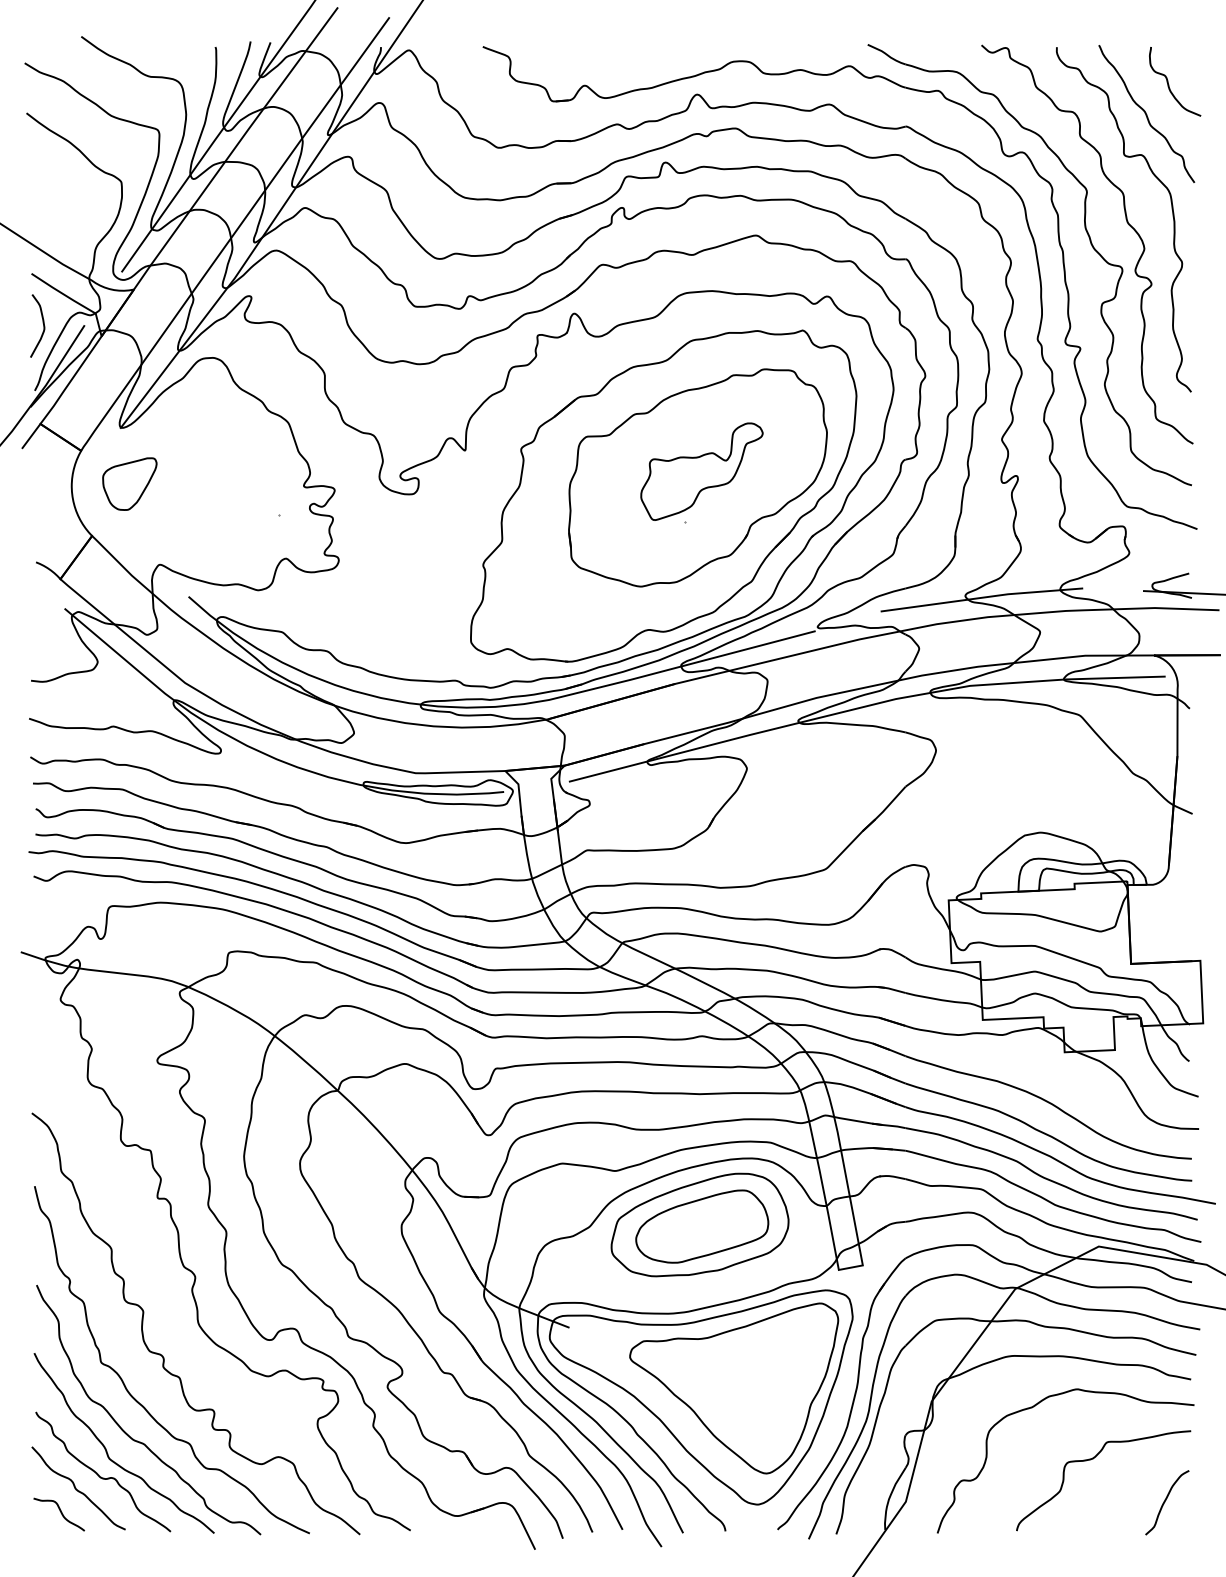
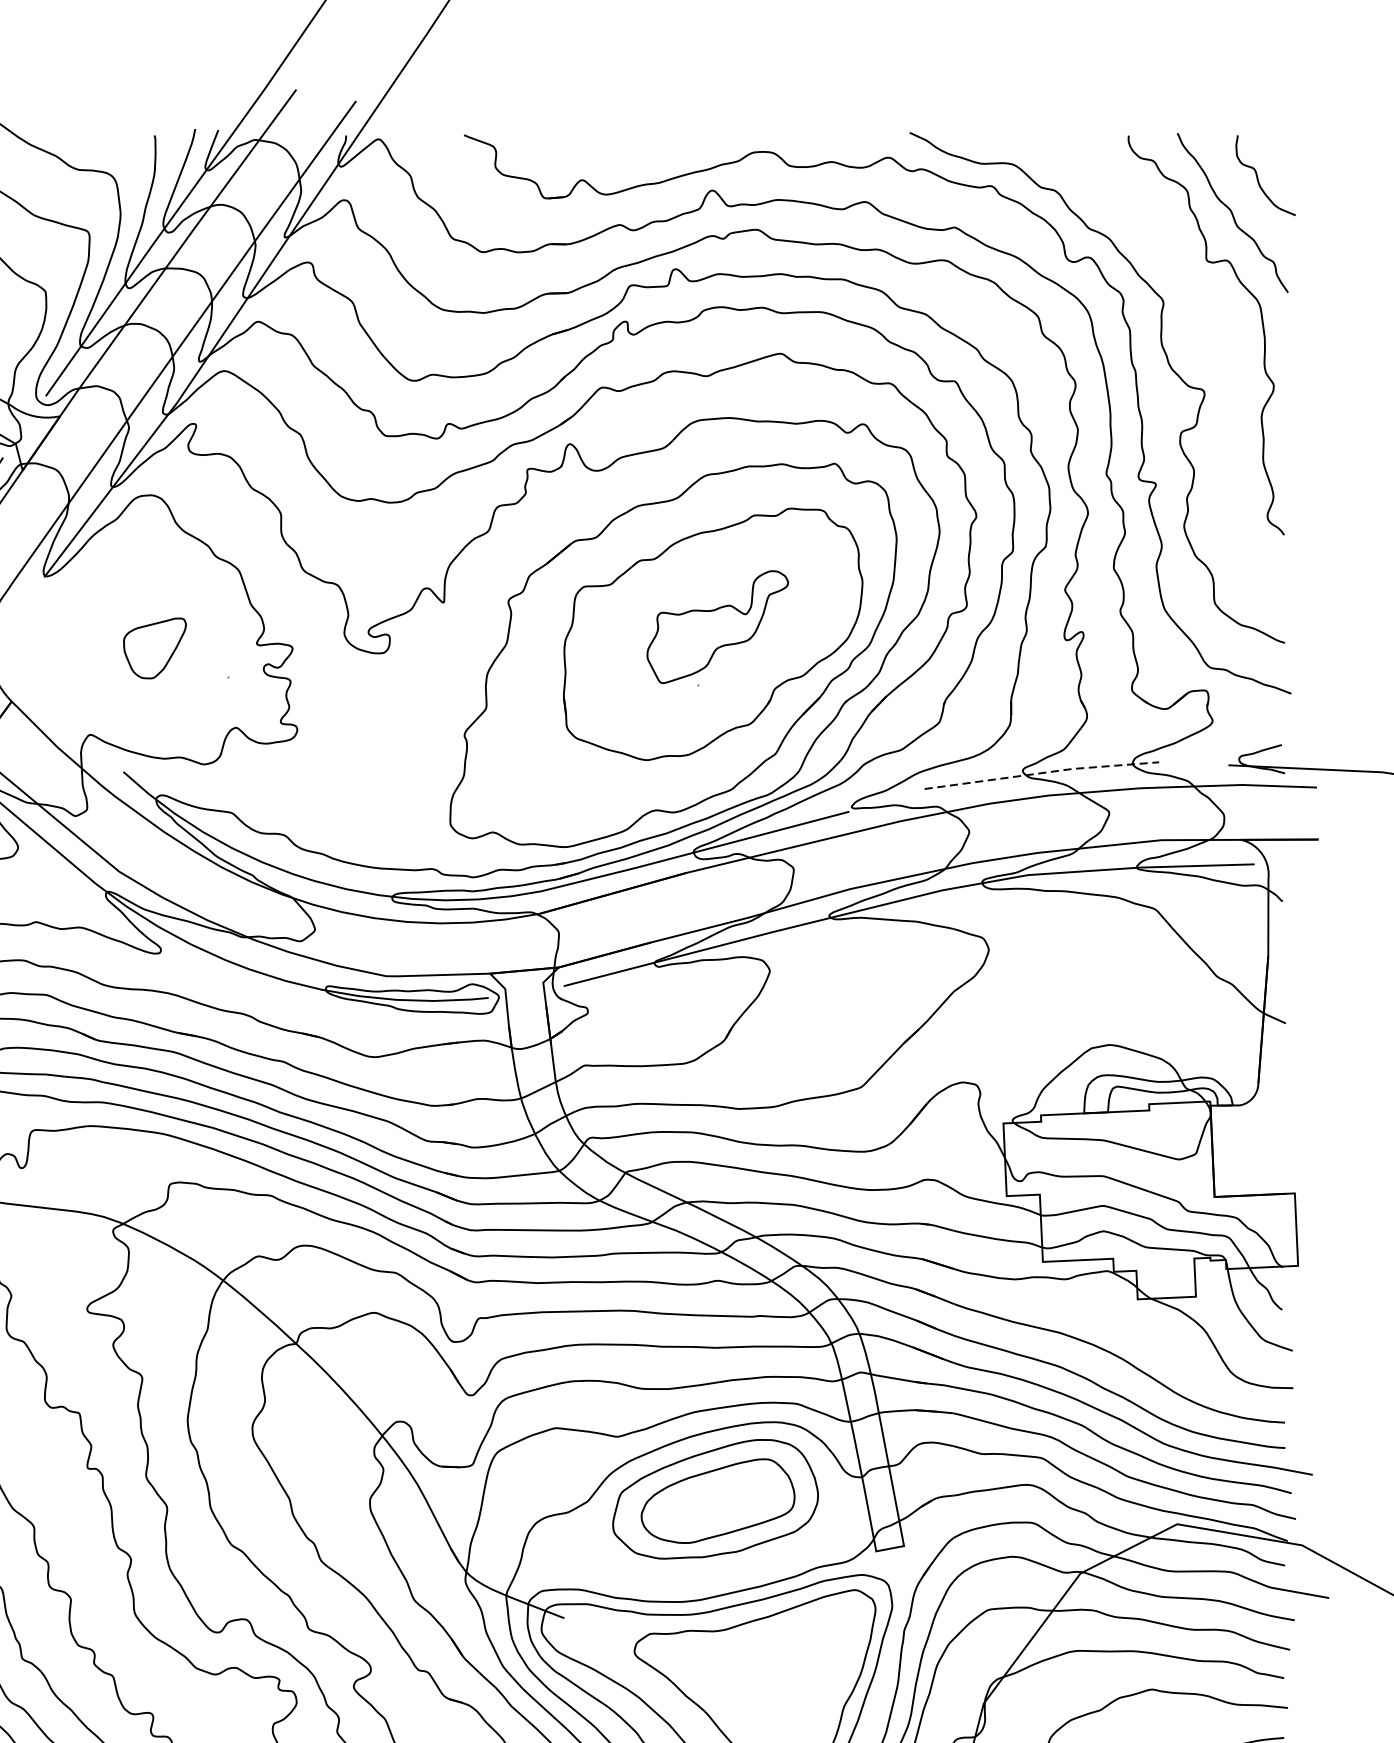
curve: (1126, 222) -> (1209, 338), removed
part: (129, 483) -> (154, 647), moved
line: (982, 597) -> (1042, 772), solid -> dashed

